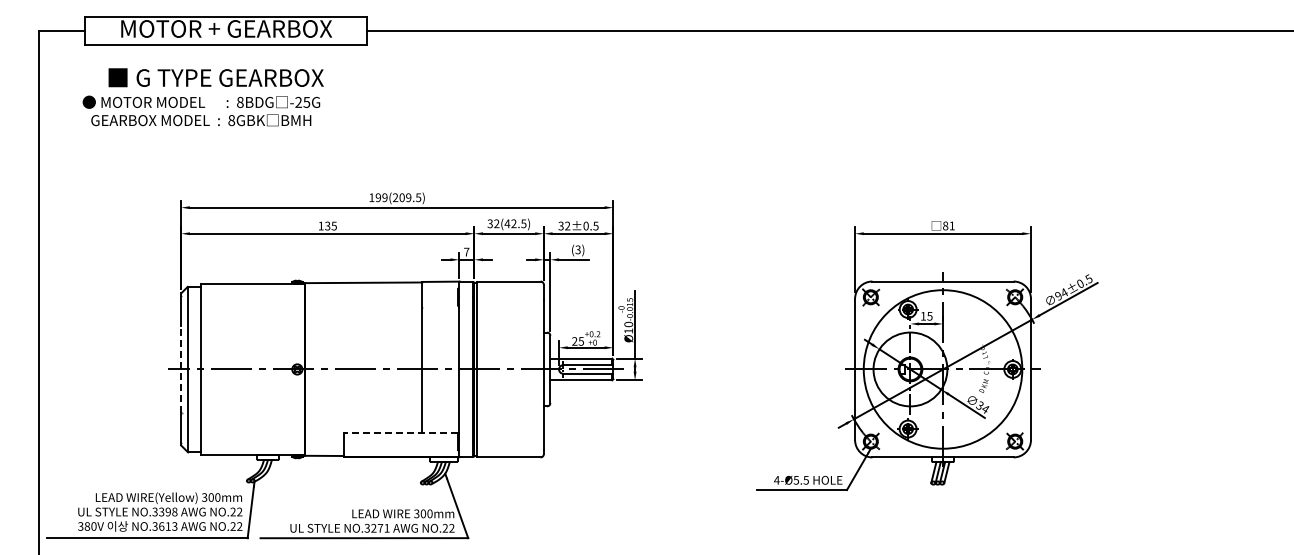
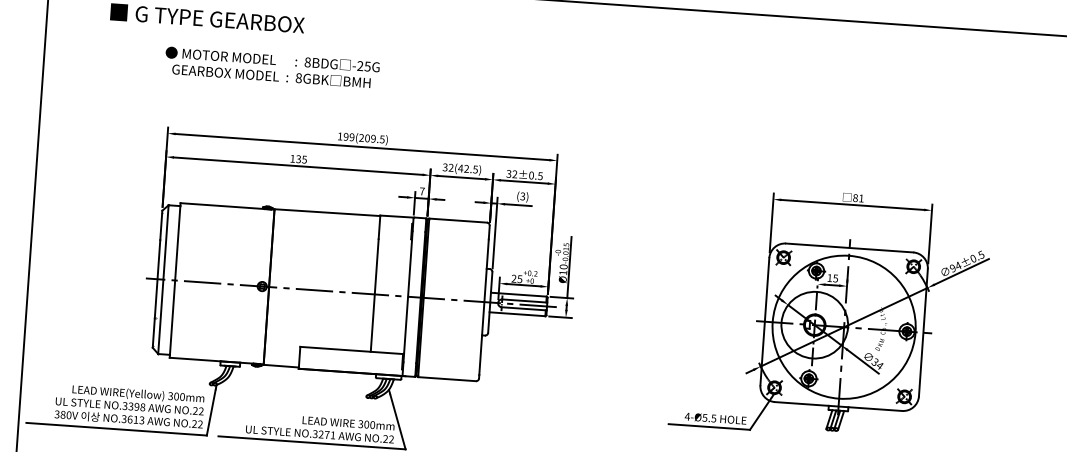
text: (201, 110) -> (272, 67), moved
line: (181, 368) -> (157, 278), dashed -> solid
line: (400, 433) -> (351, 350), dashed -> solid

